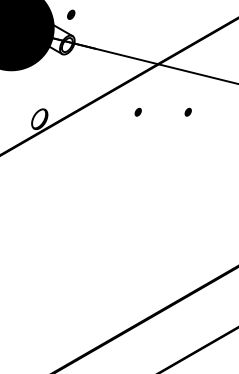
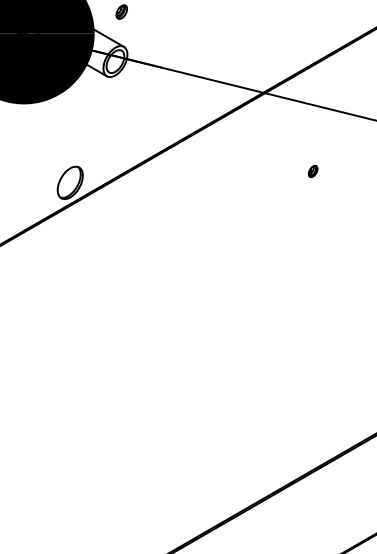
part: (137, 111) -> (230, 170), removed

